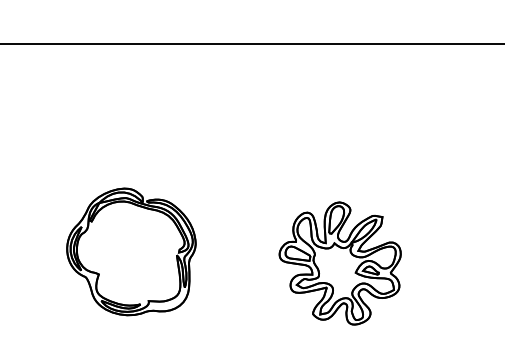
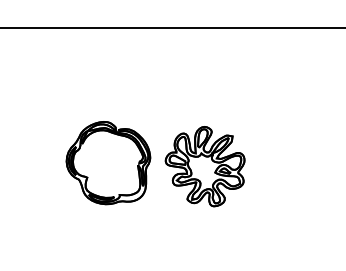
part: (339, 263) -> (204, 166), moved

